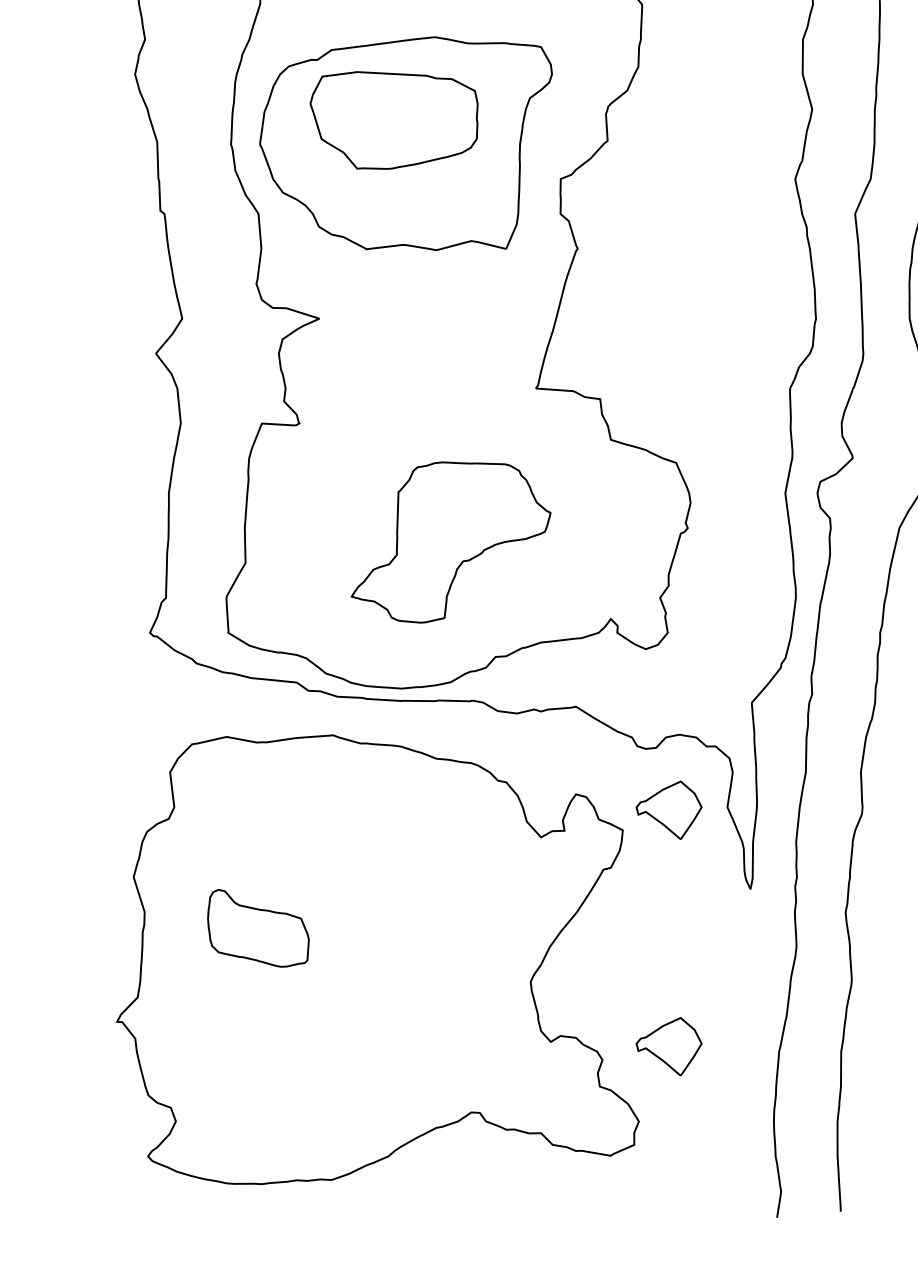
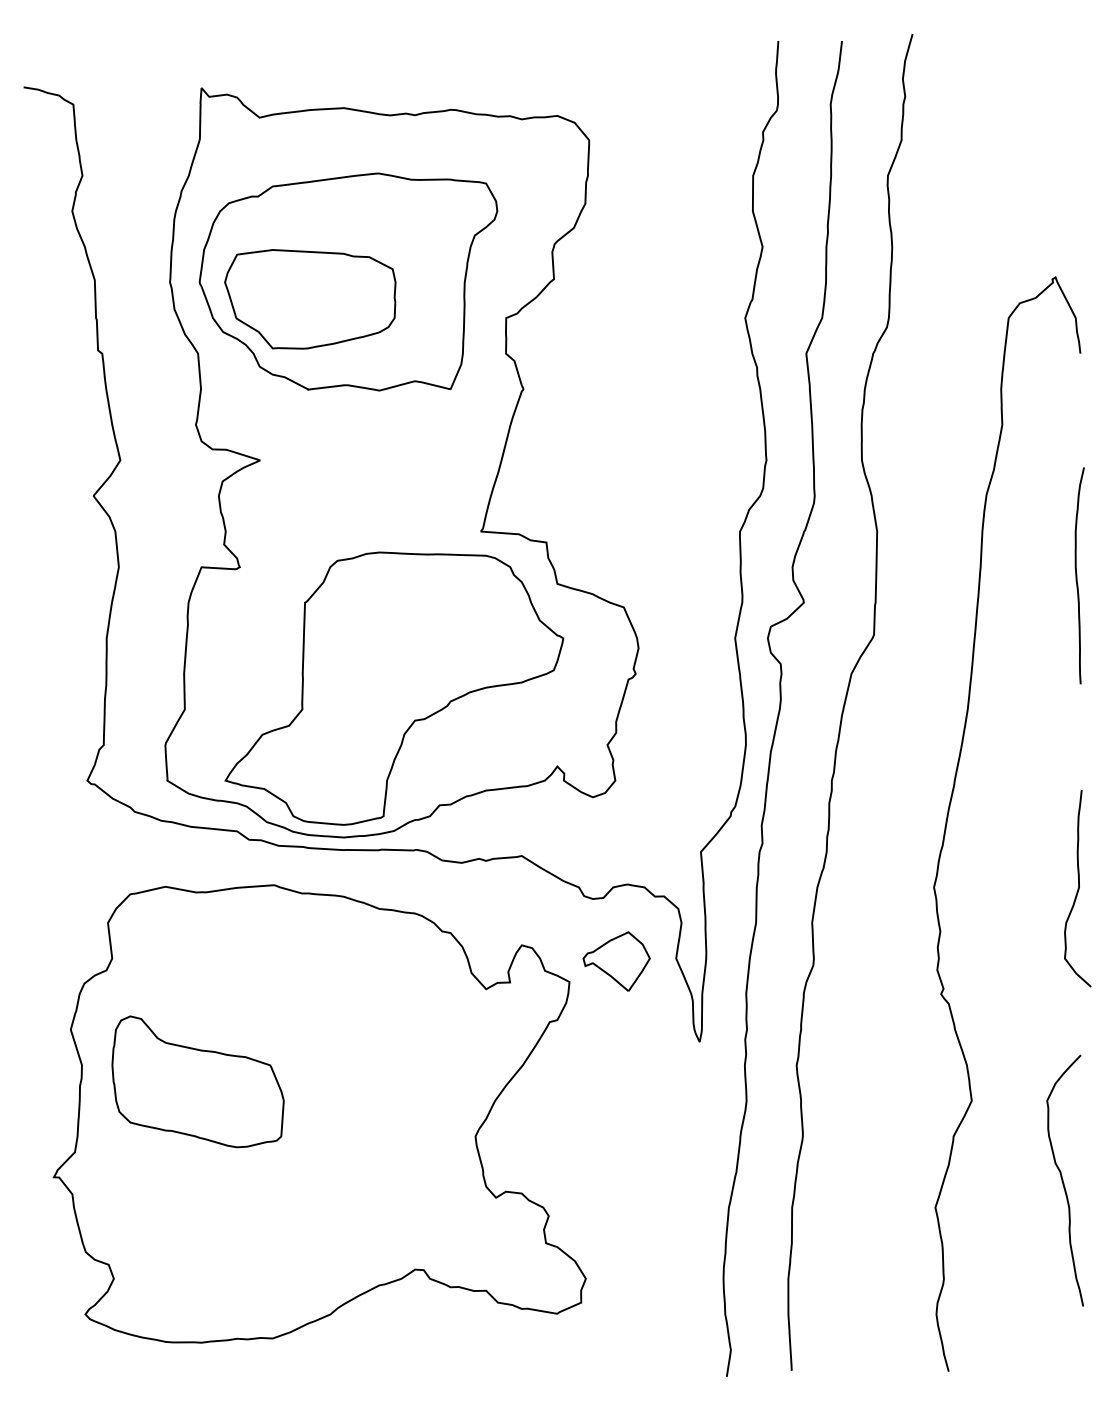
part: (394, 120) -> (310, 299), moved
part: (451, 542) -> (394, 688), size x1.67
part: (257, 927) -> (197, 1081), size x1.67
part: (668, 1046) -> (616, 1202), removed

